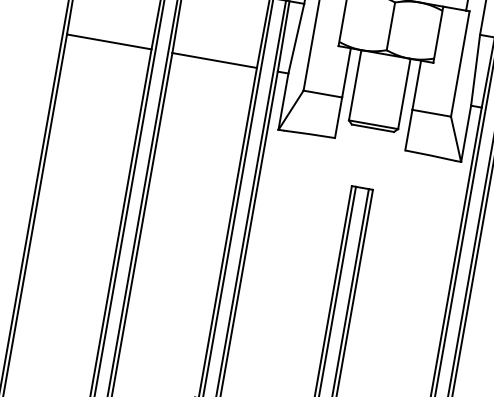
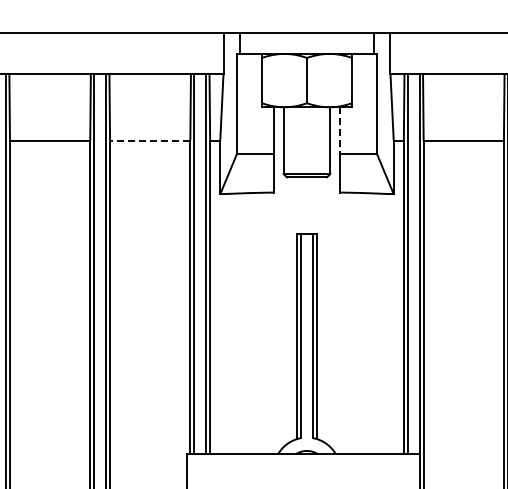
line: (213, 60) -> (149, 140), solid -> dashed
line: (416, 86) -> (340, 131), solid -> dashed

